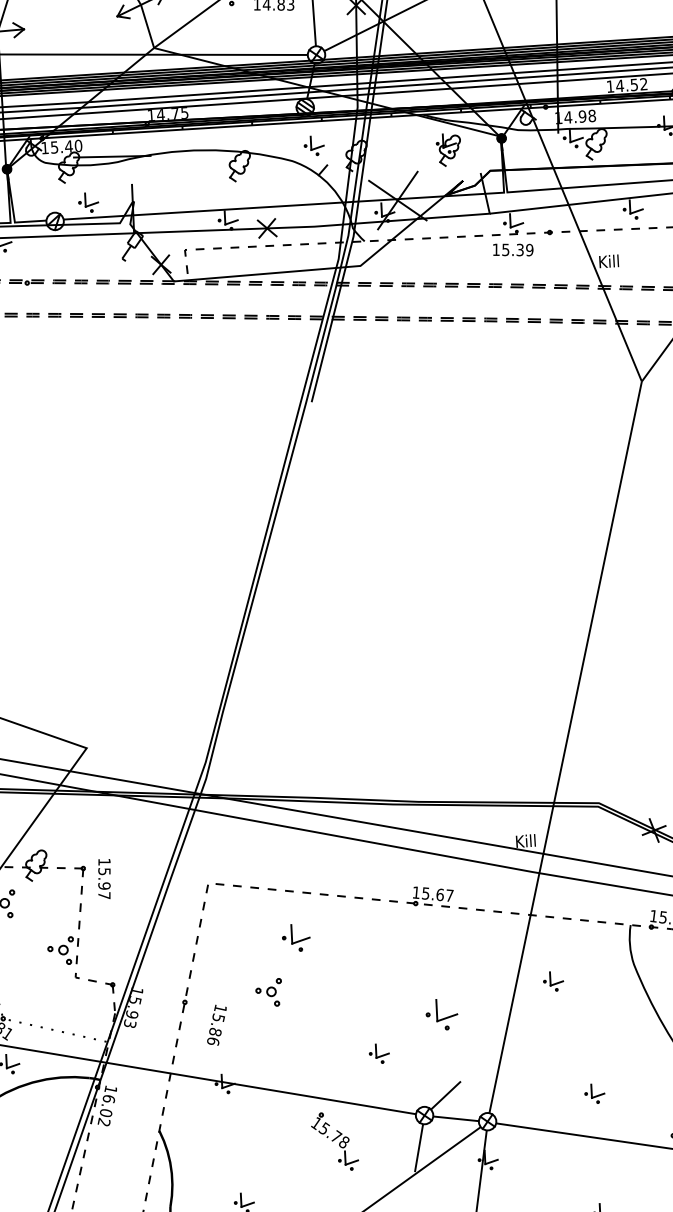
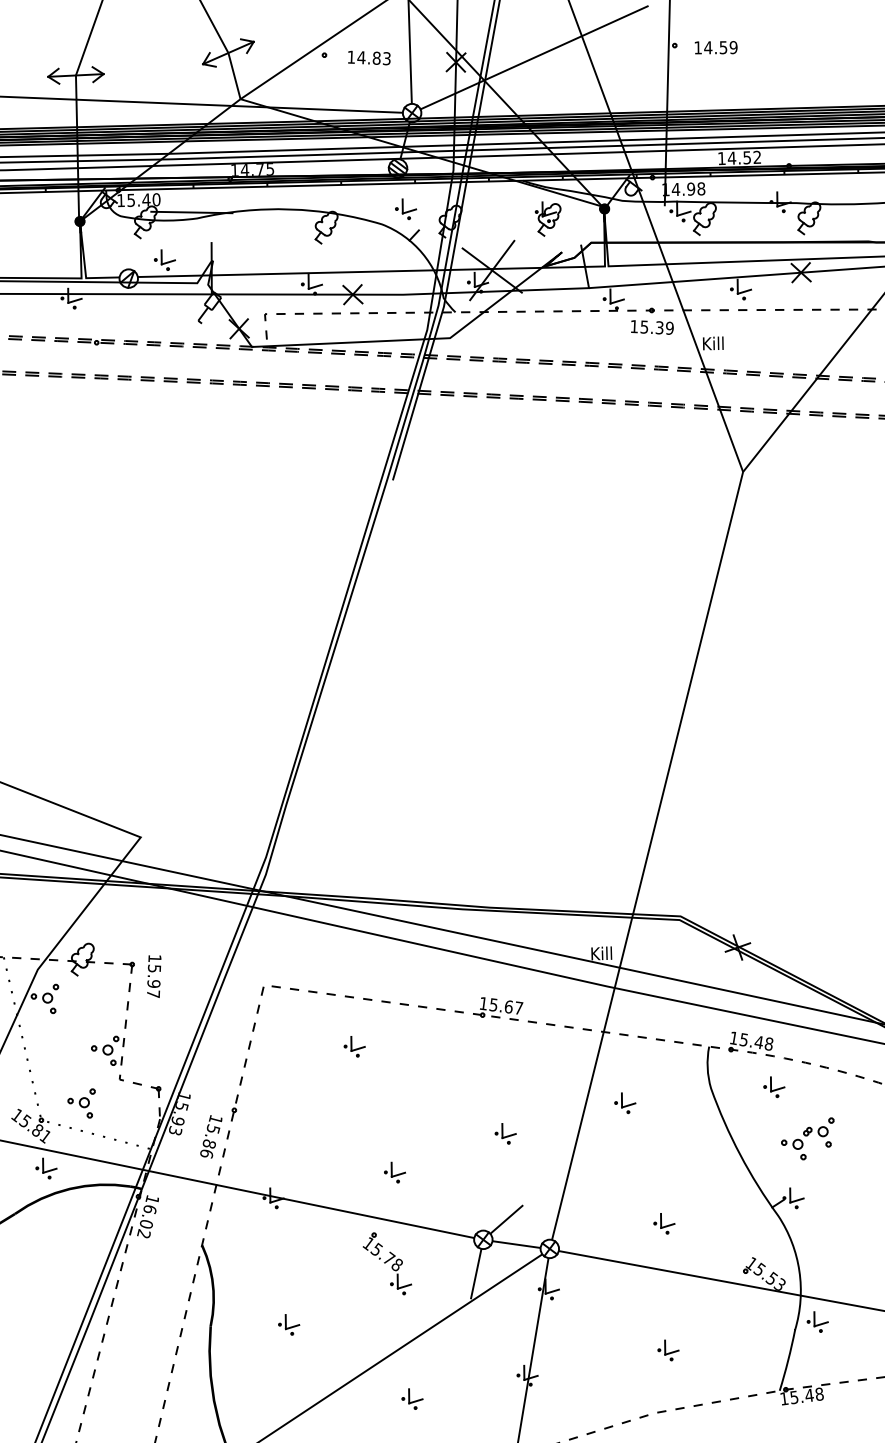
text: (513, 249) -> (652, 327), moved
part: (295, 937) -> (354, 1046), size x0.71
part: (268, 992) -> (81, 1103), moved
part: (441, 1014) -> (505, 1133), size x0.62
text: (217, 1024) -> (211, 1136), moved
part: (378, 1053) -> (394, 1172), moved

